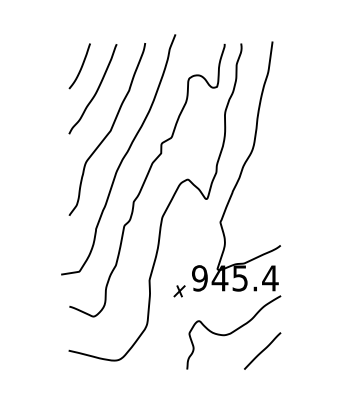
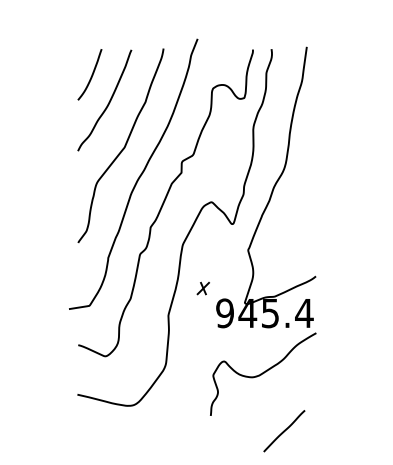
part: (179, 291) -> (203, 288), moved
line: (262, 350) -> (284, 430), moved

